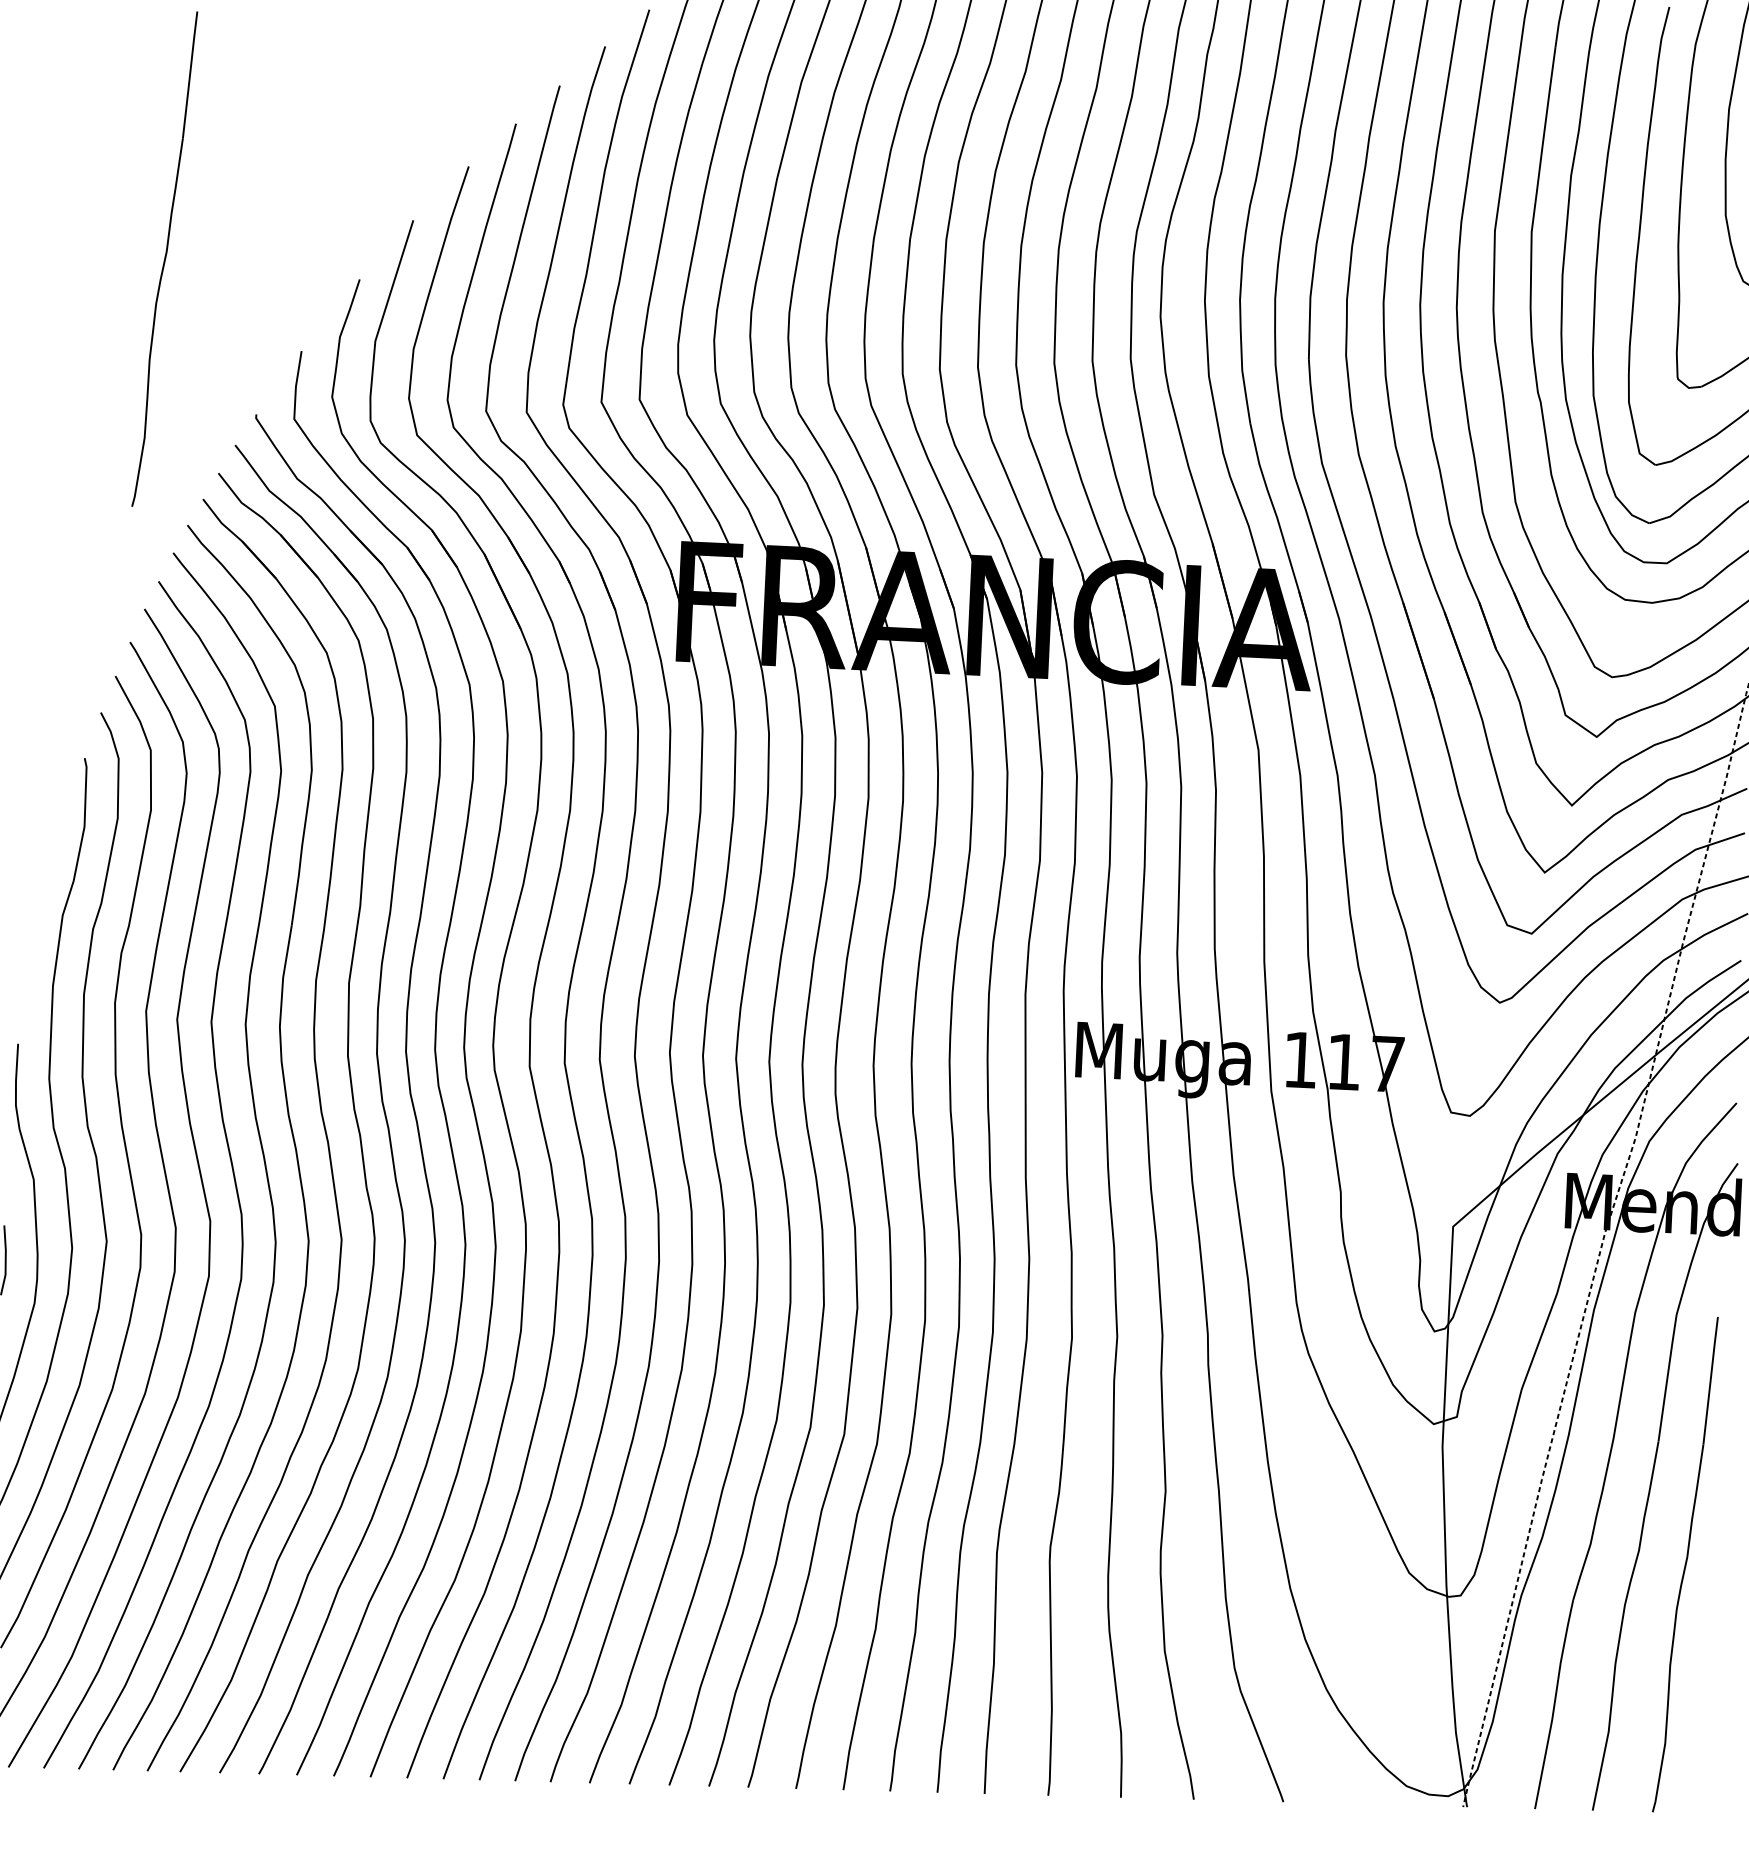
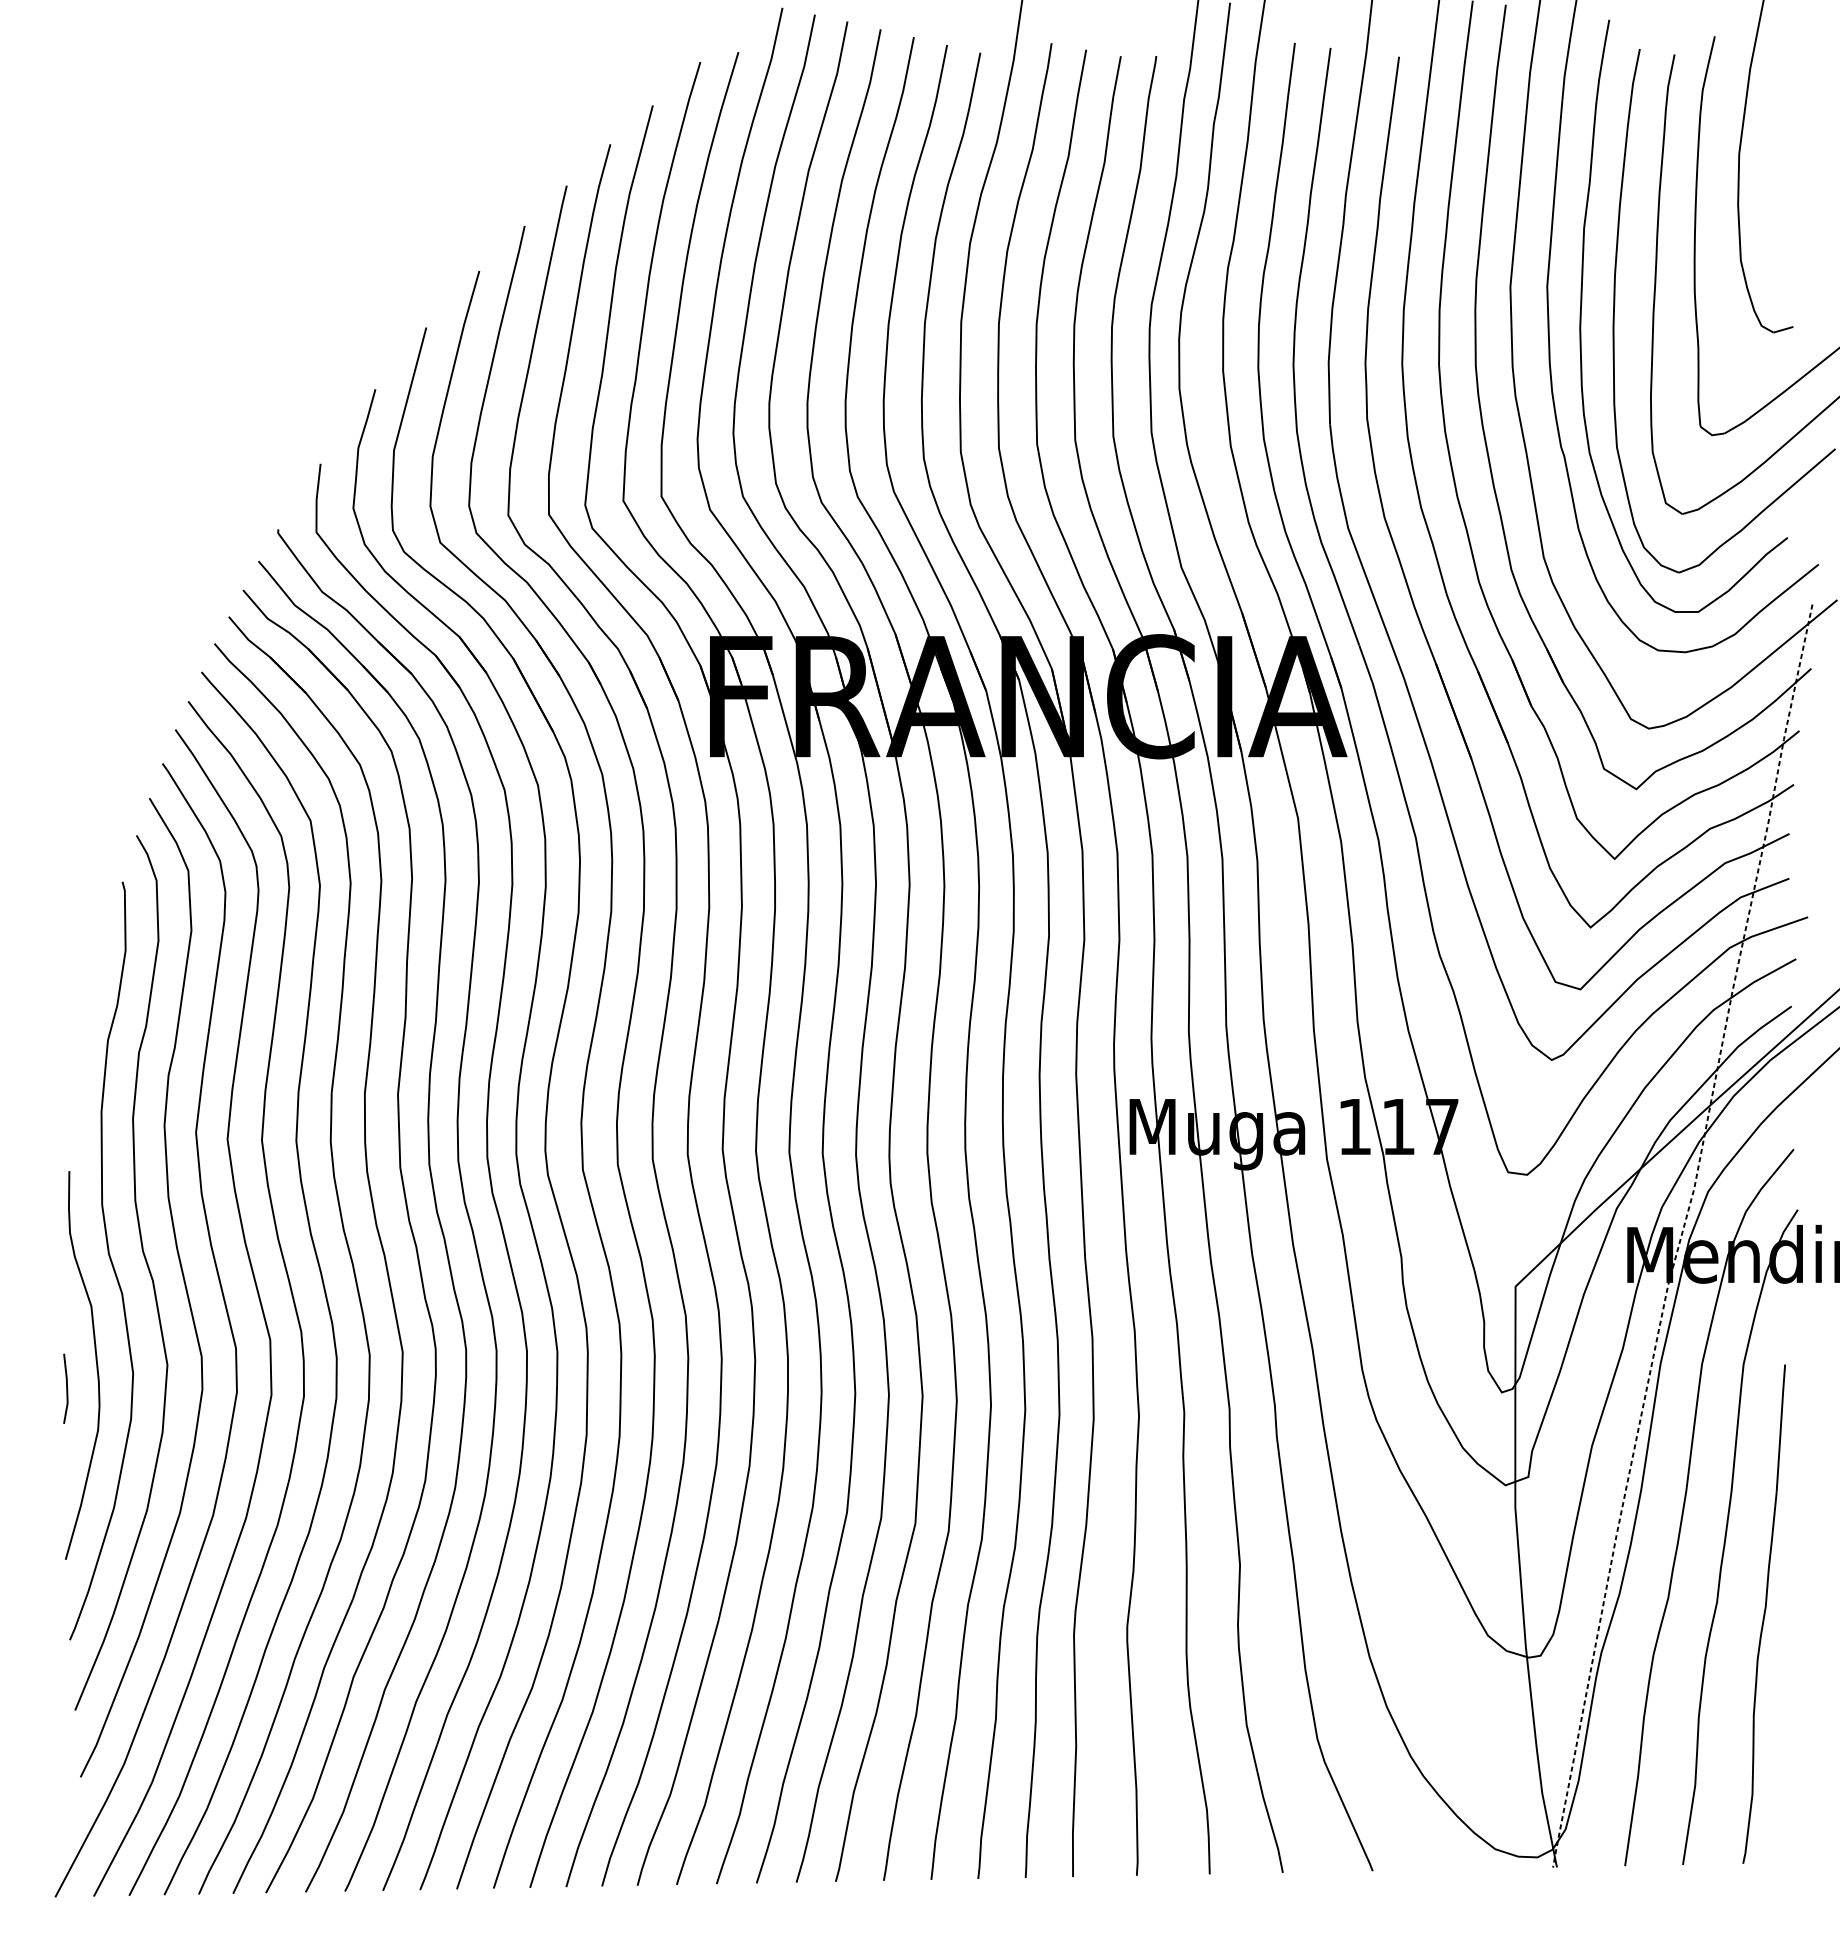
part: (164, 258) -> (178, 377), removed

